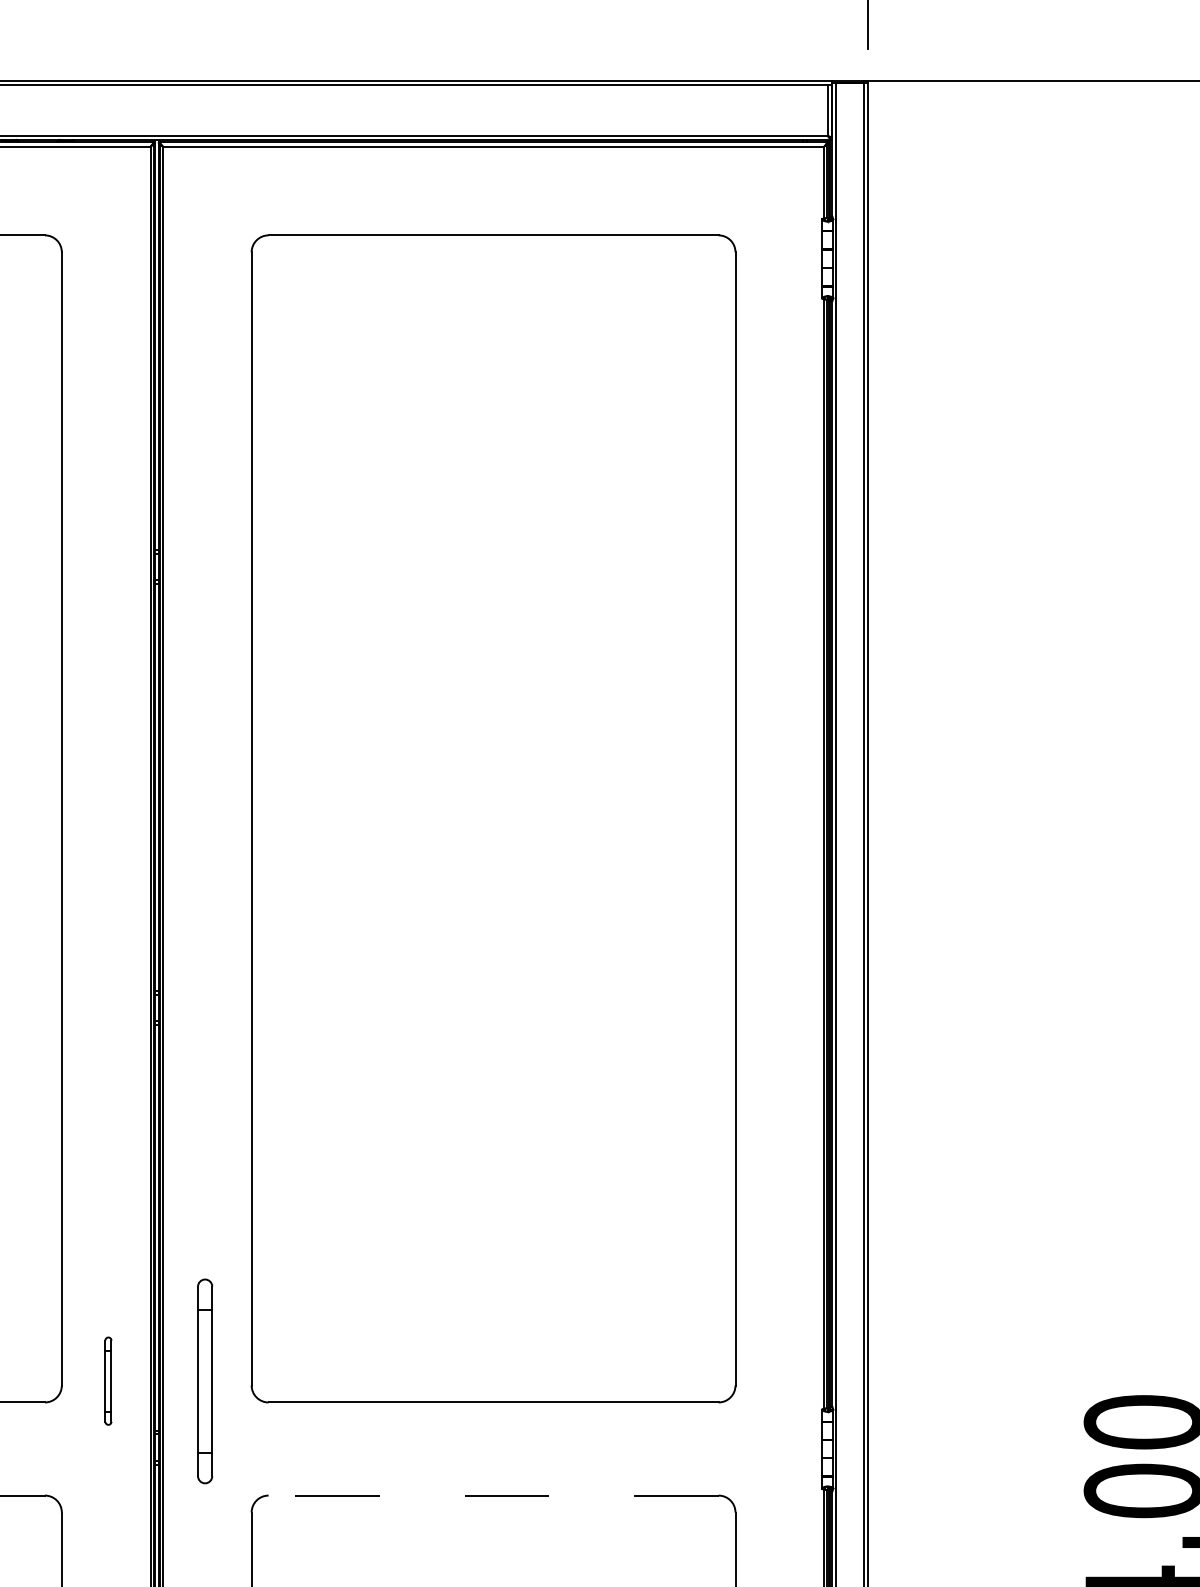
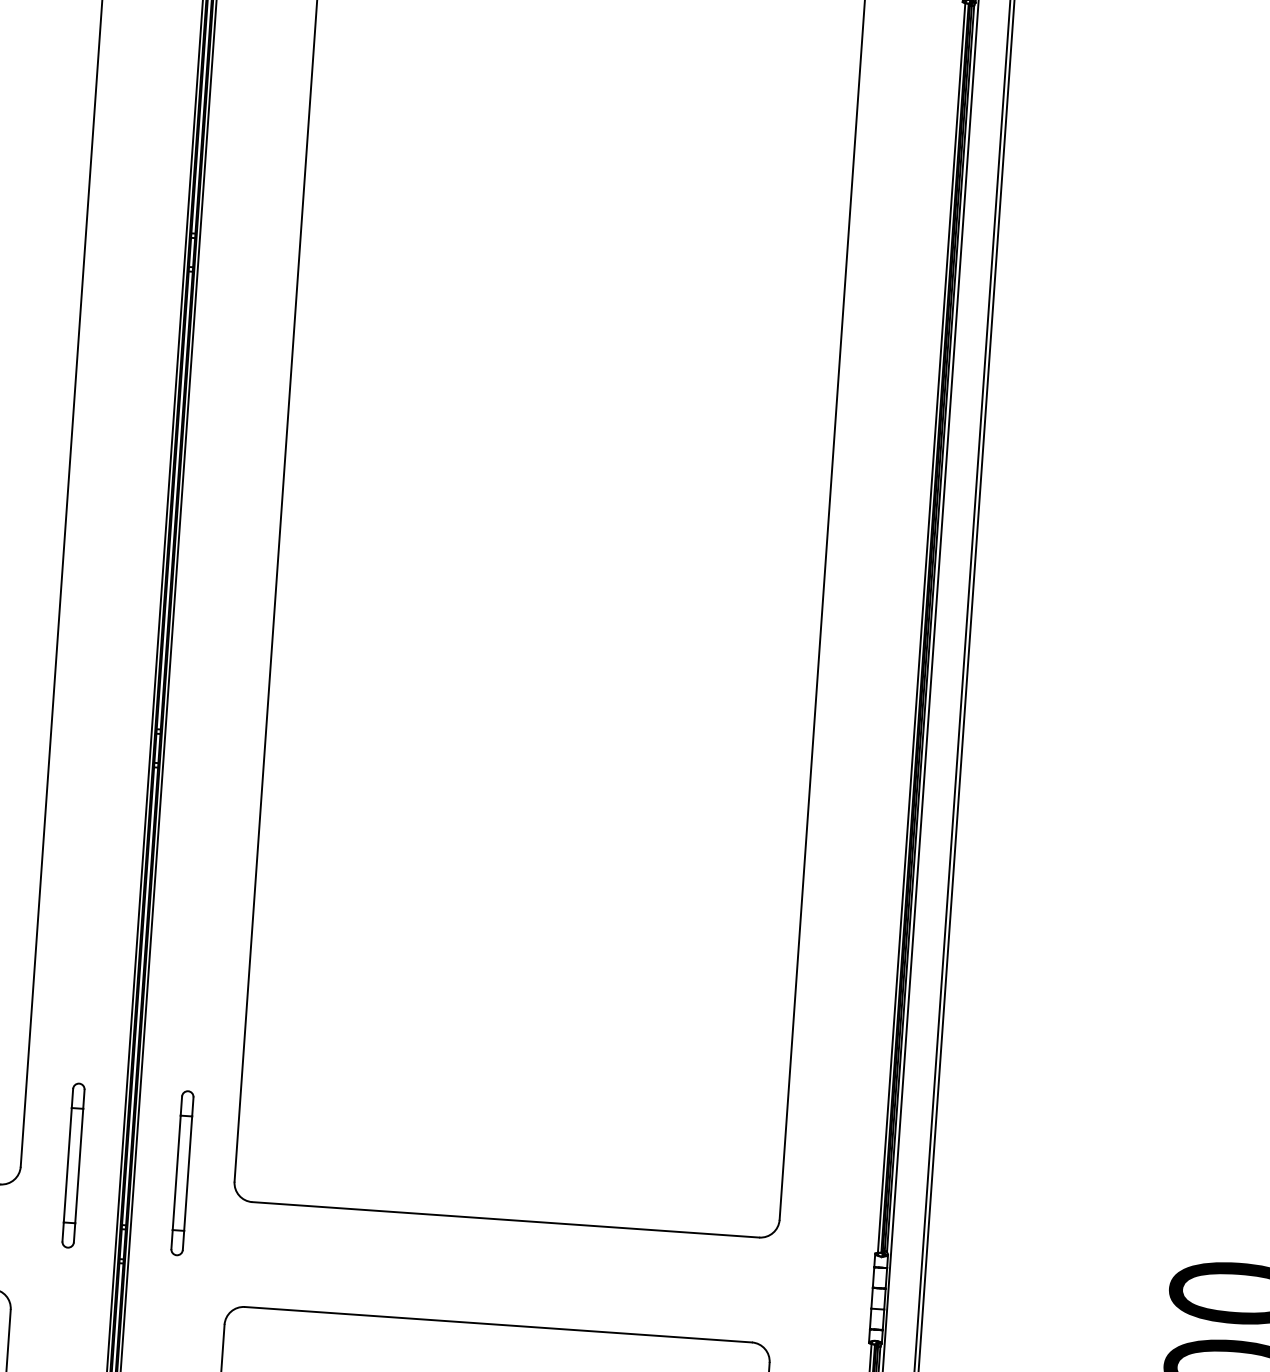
part: (108, 1380) -> (73, 1164), size x1.67
part: (204, 1380) -> (181, 1172), size x0.71
line: (493, 1495) -> (498, 1324), dashed -> solid

